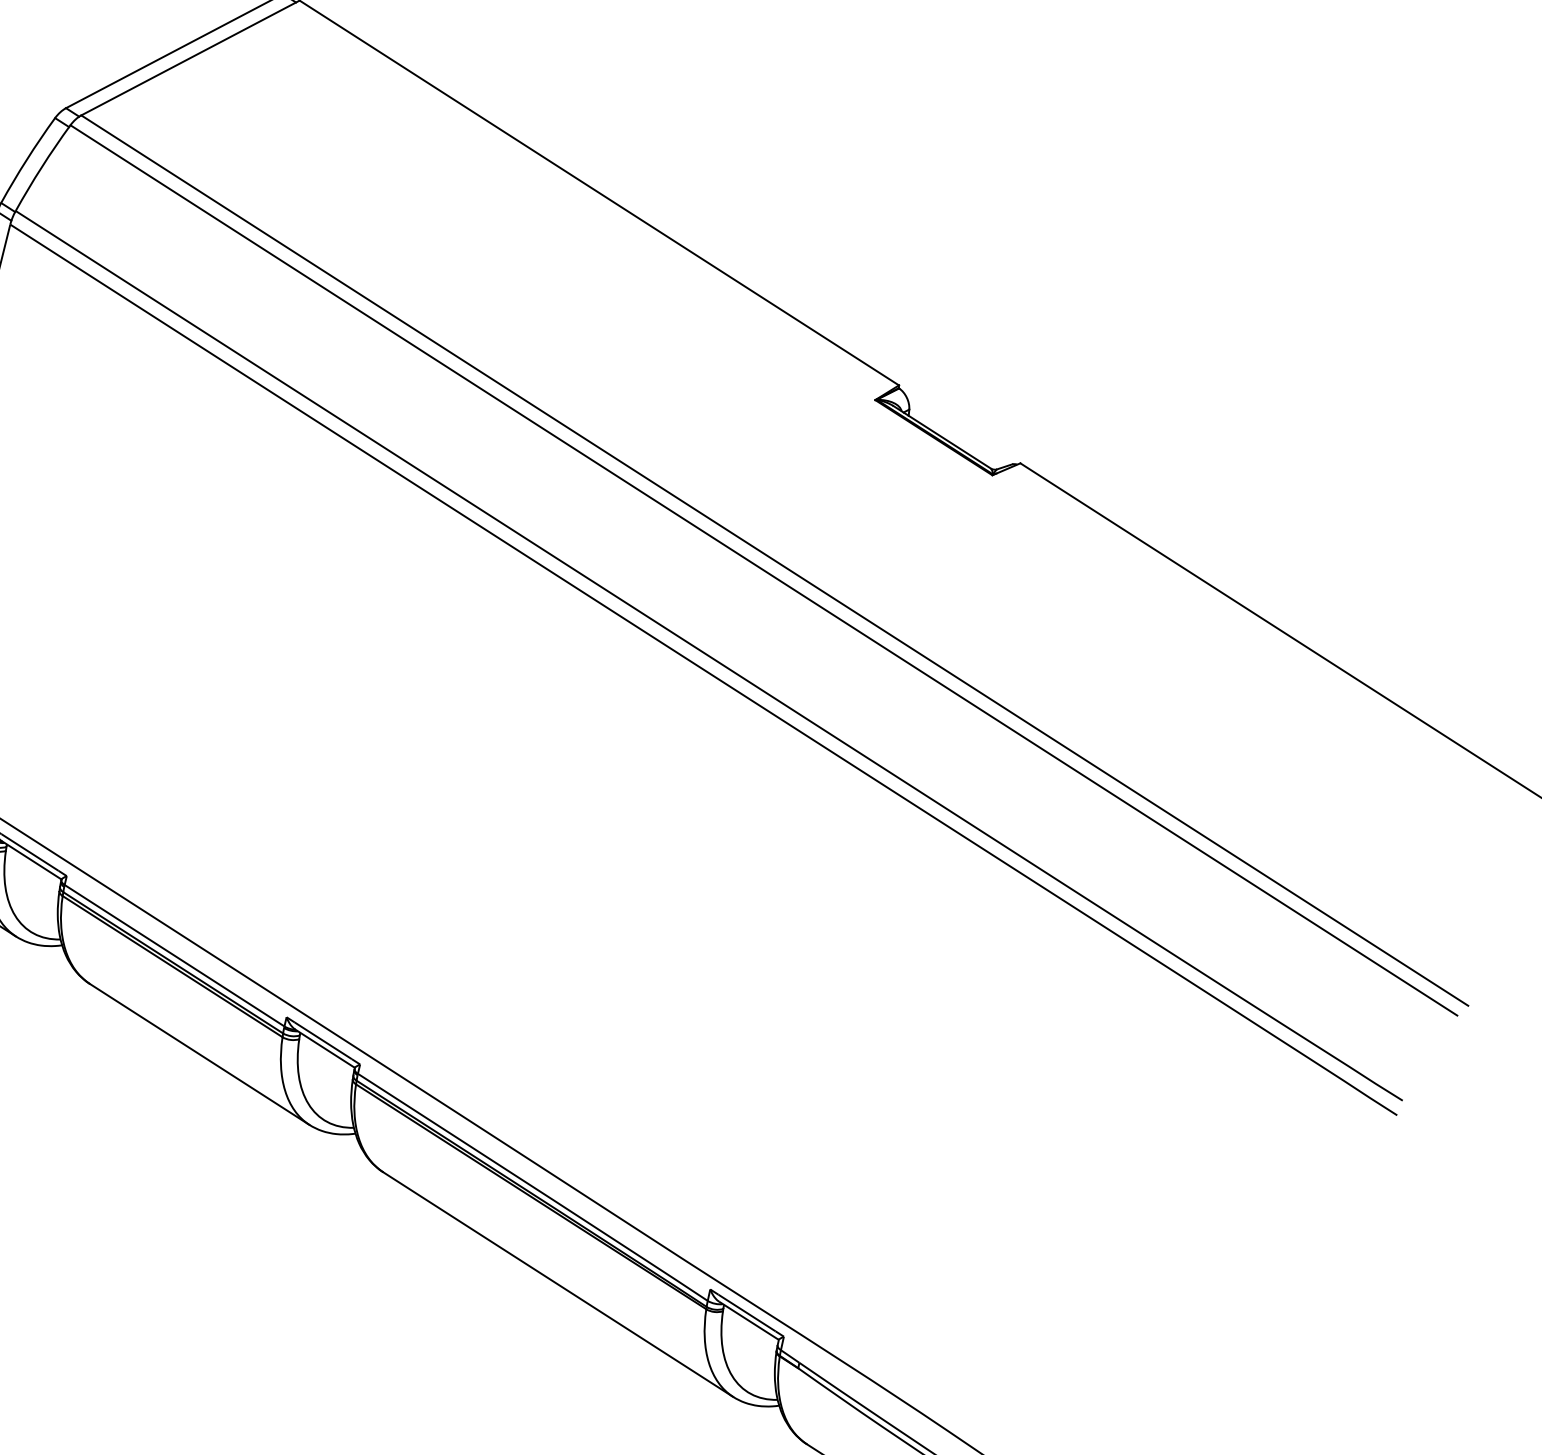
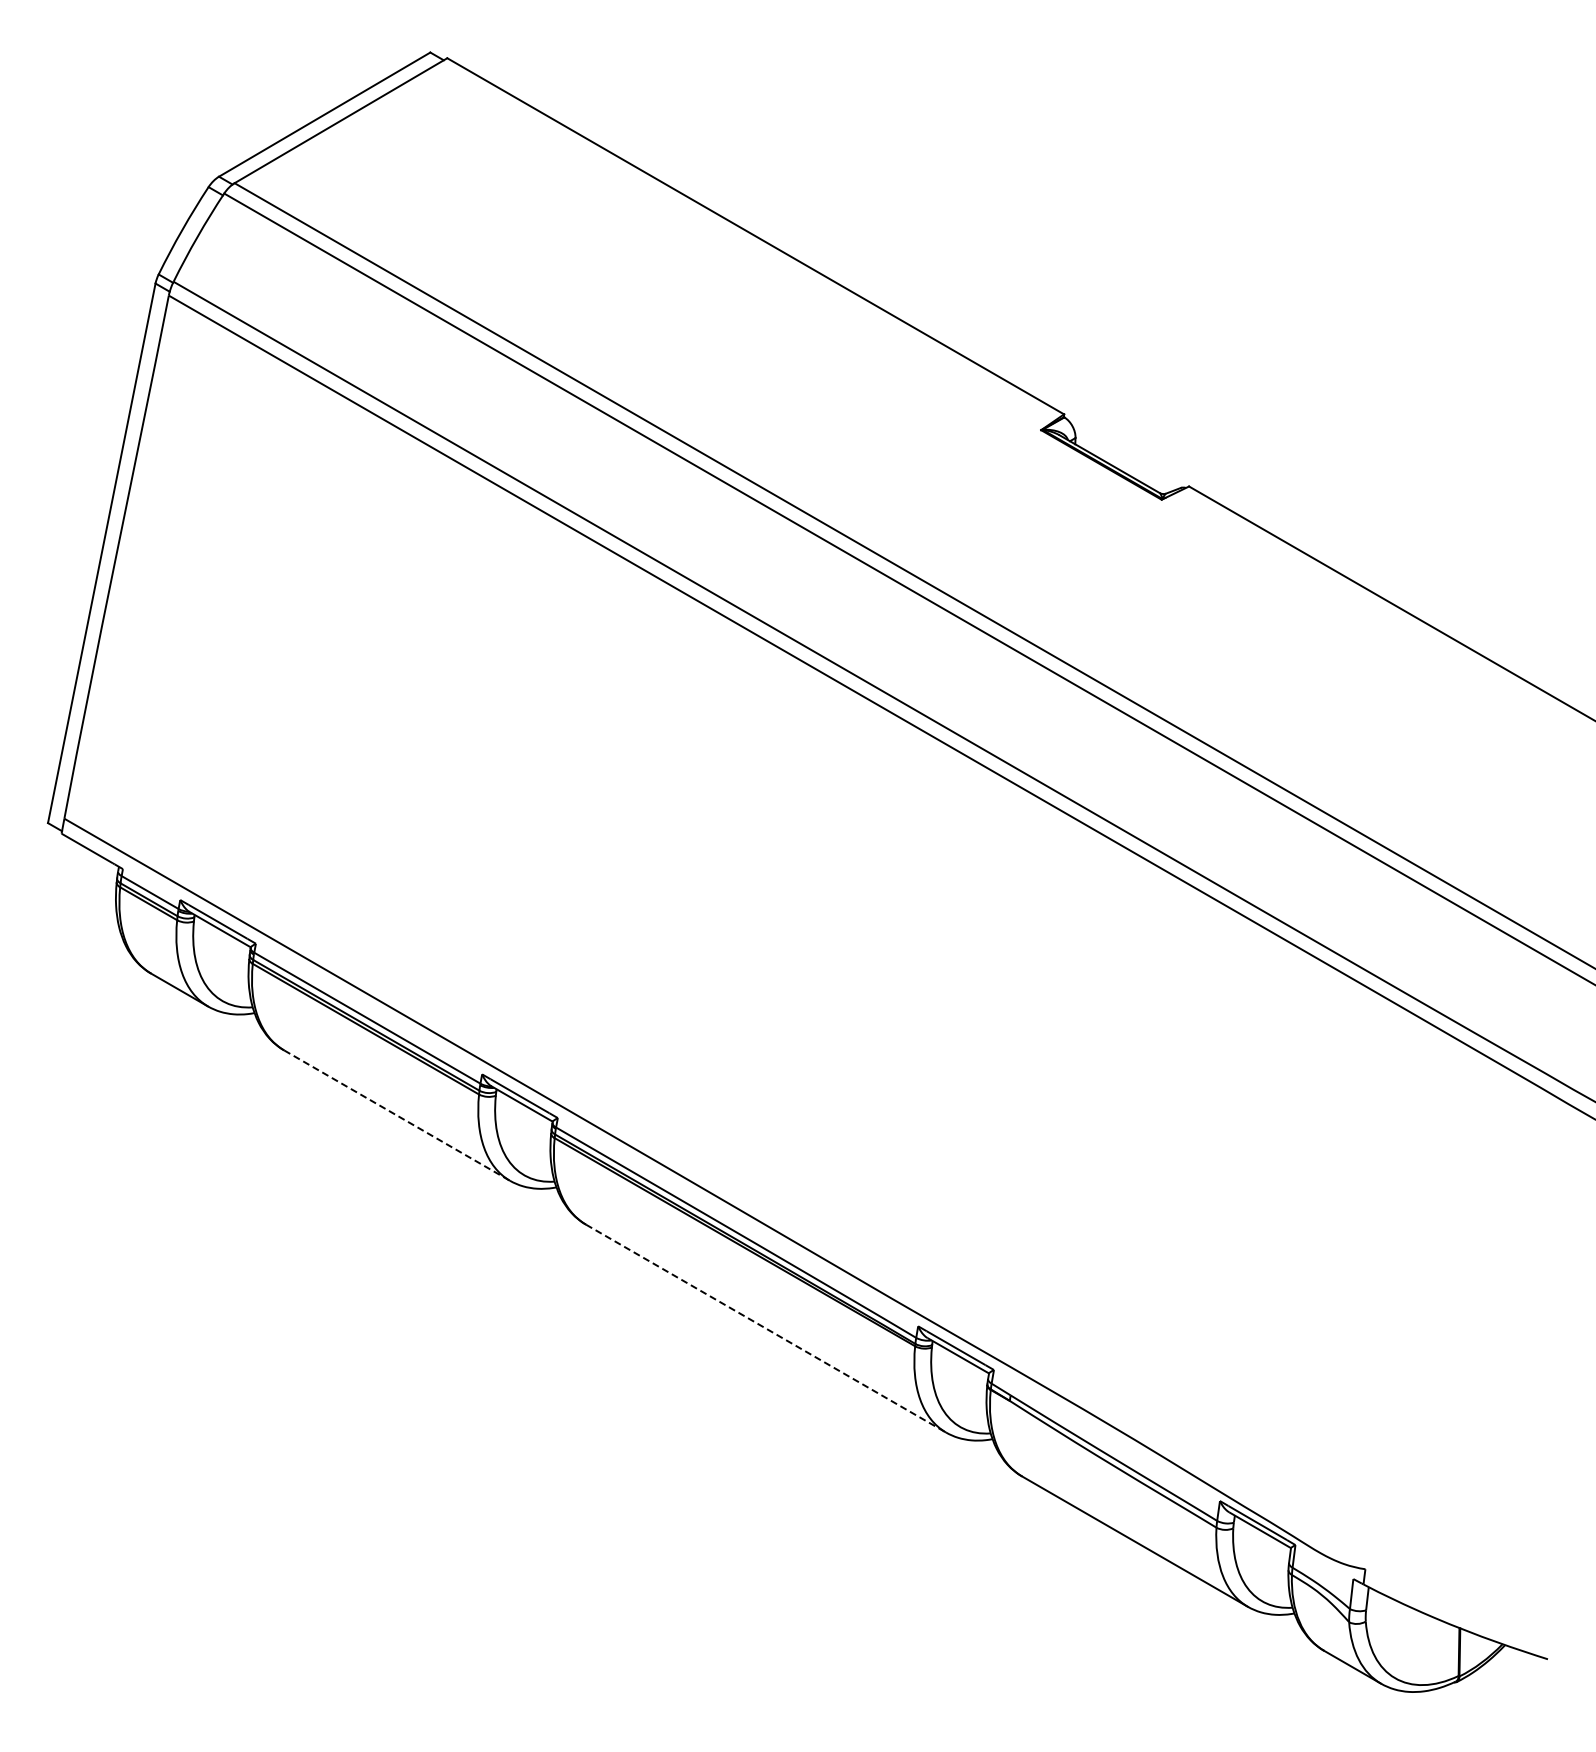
line: (200, 1054) -> (397, 1115), solid -> dashed
line: (558, 1284) -> (766, 1328), solid -> dashed

